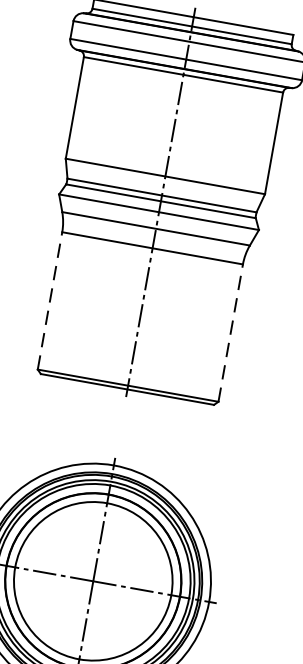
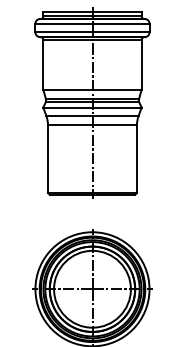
line: (50, 301) -> (48, 159), dashed -> solid
line: (229, 333) -> (136, 159), dashed -> solid

